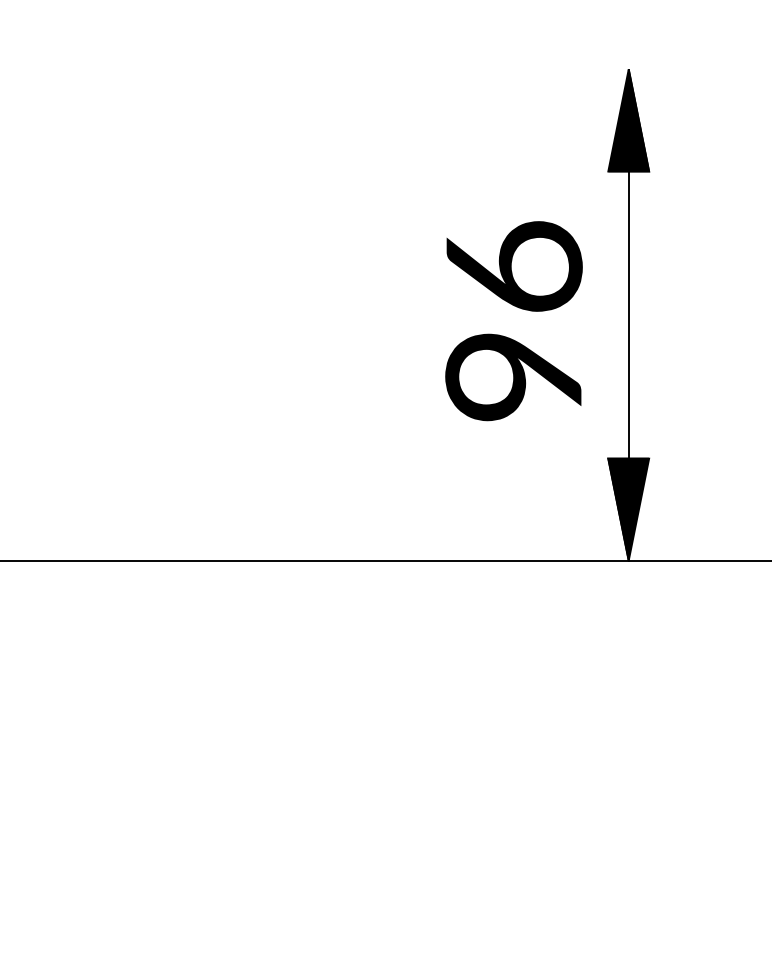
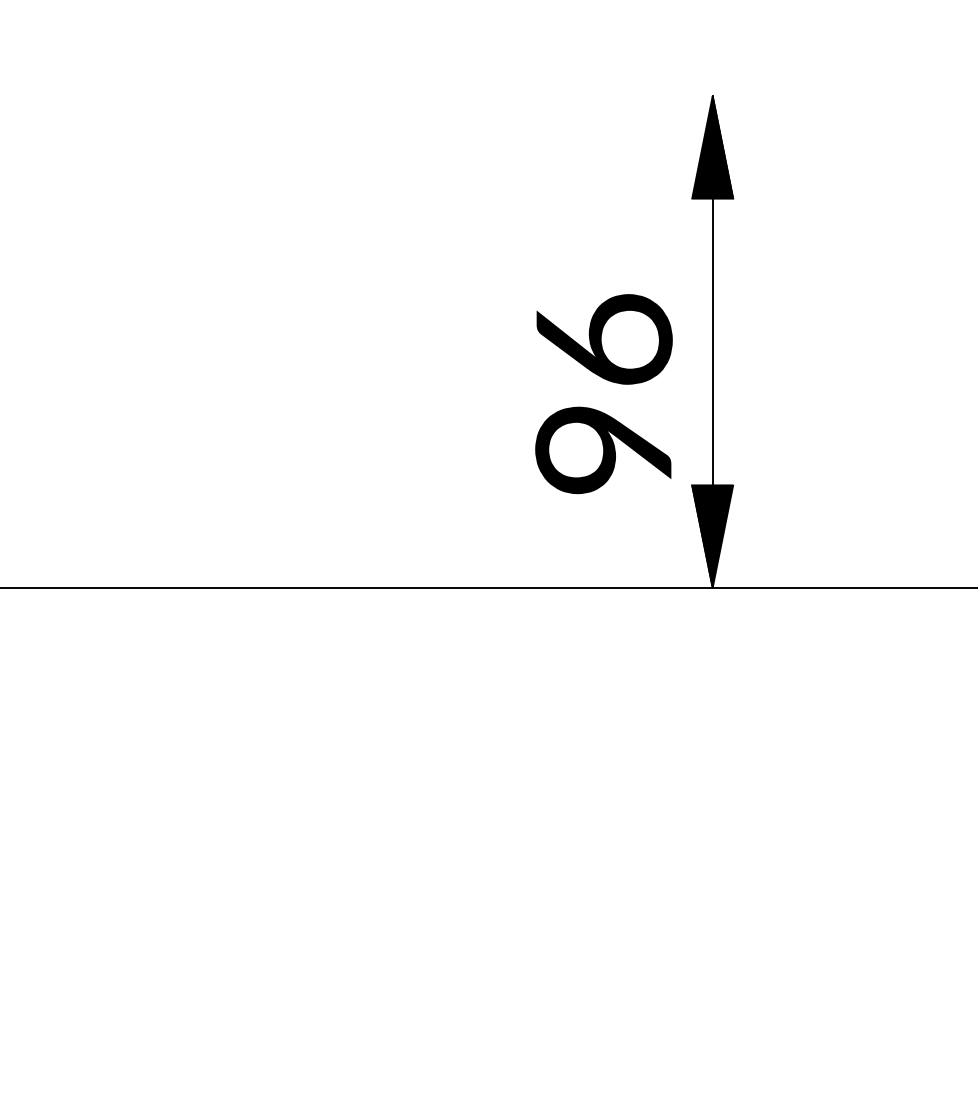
text: (513, 321) -> (603, 394), moved

